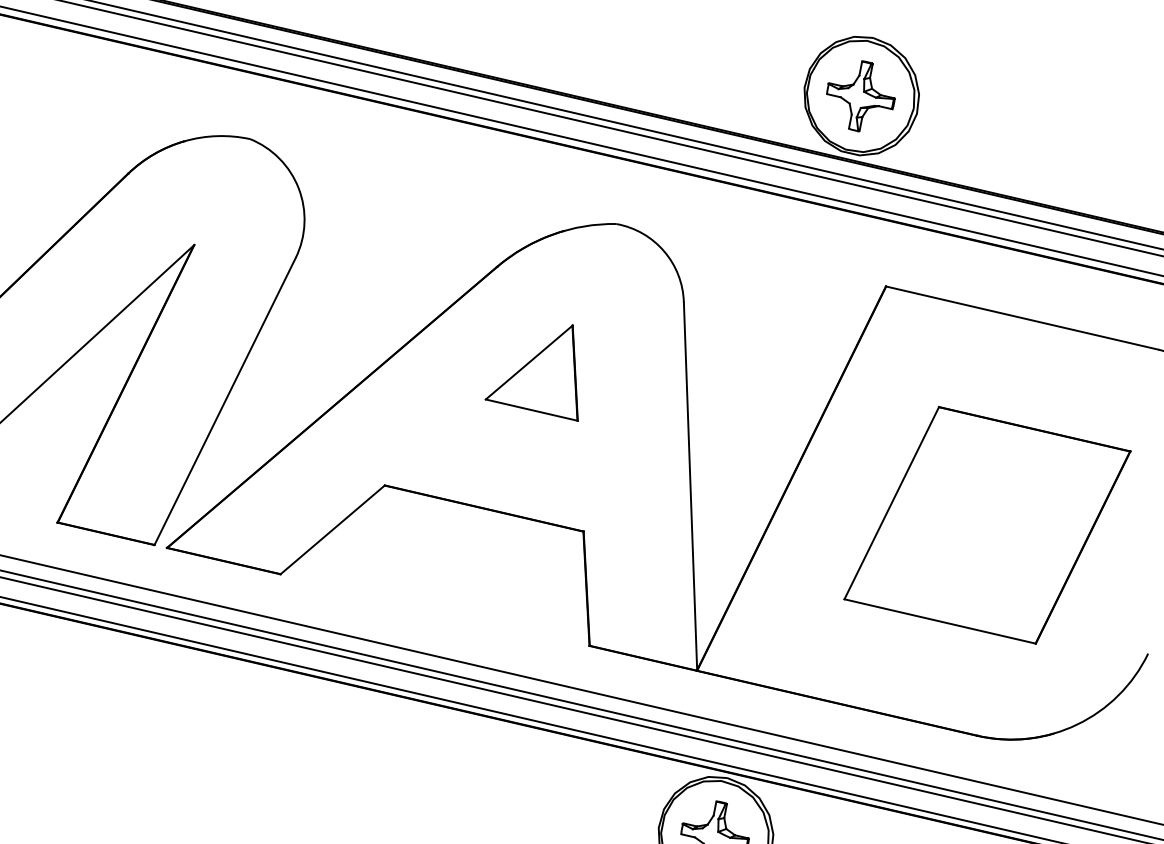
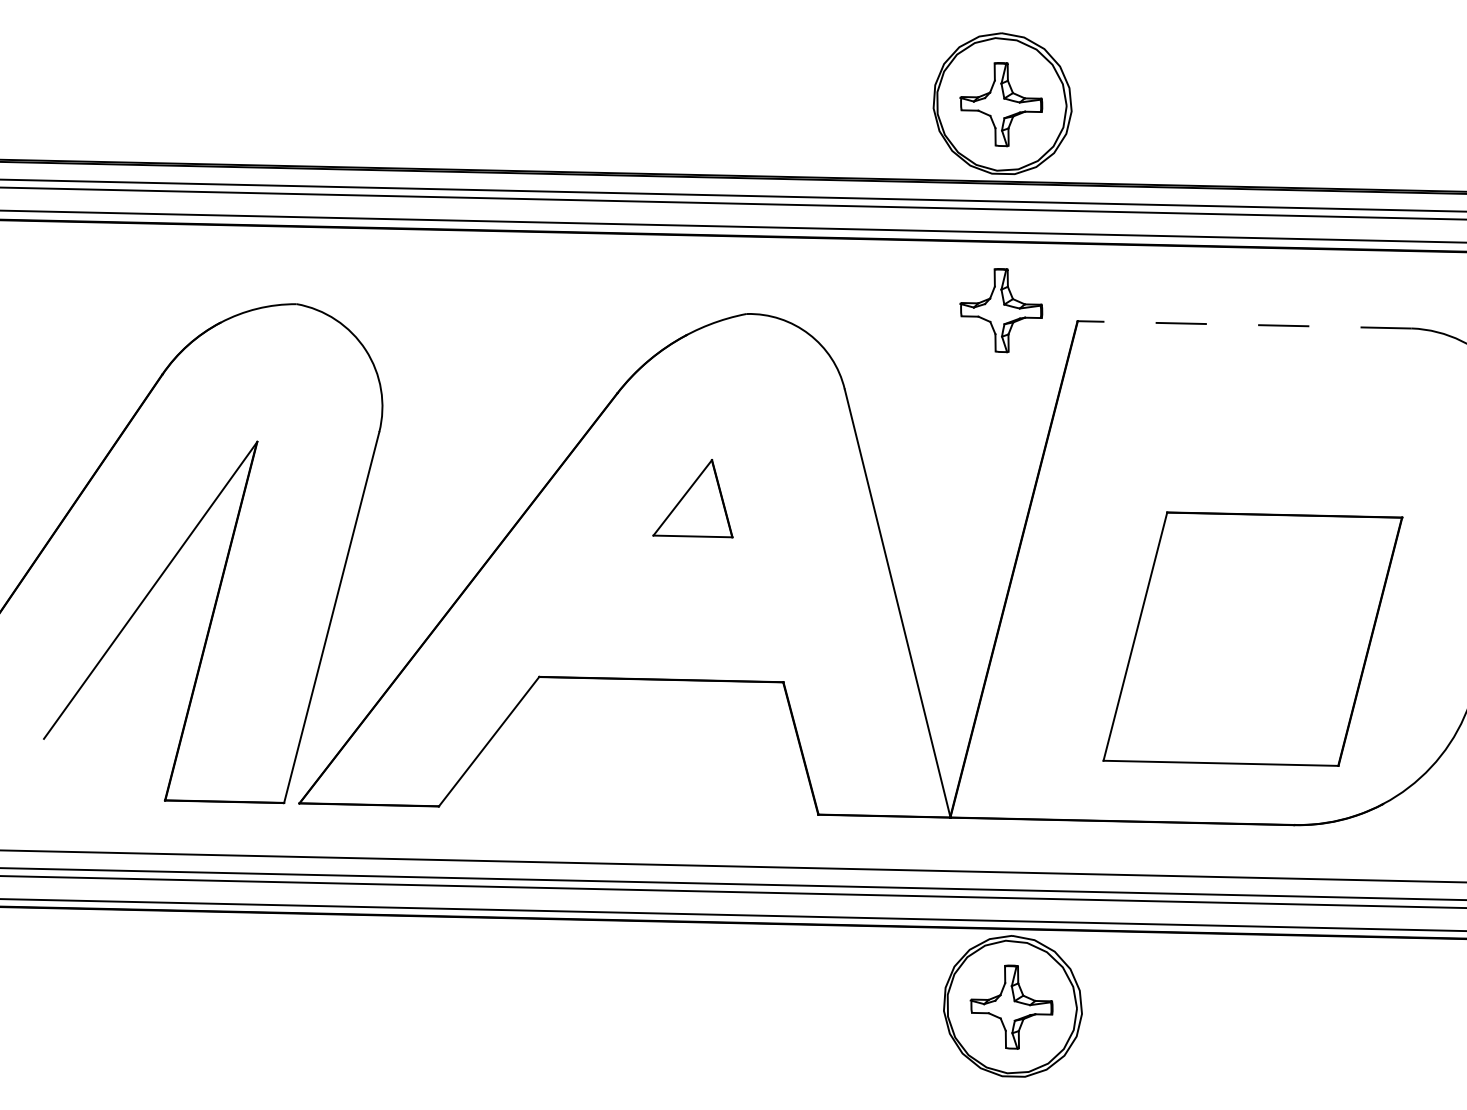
part: (825, 264) -> (1001, 310), added
line: (1021, 317) -> (1244, 324), solid -> dashed
part: (540, 365) -> (692, 498), size x0.7
part: (987, 524) -> (1252, 638), moved

